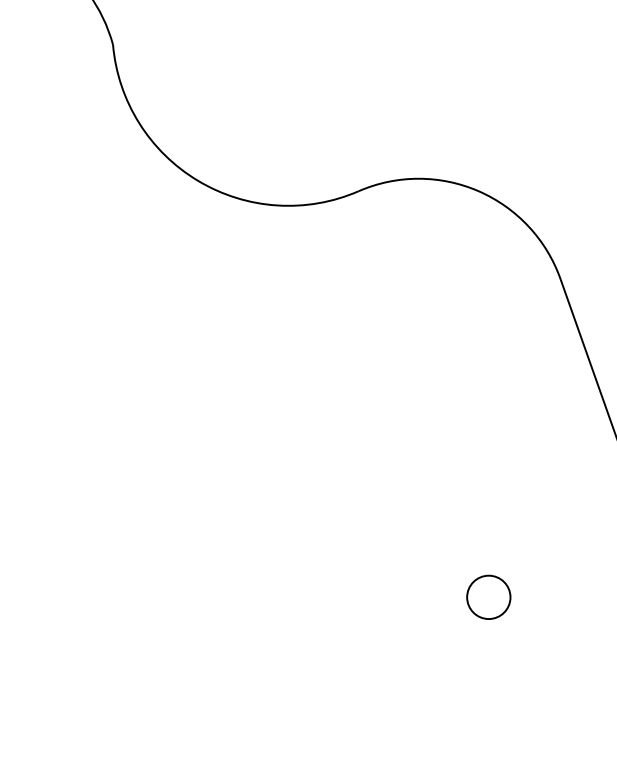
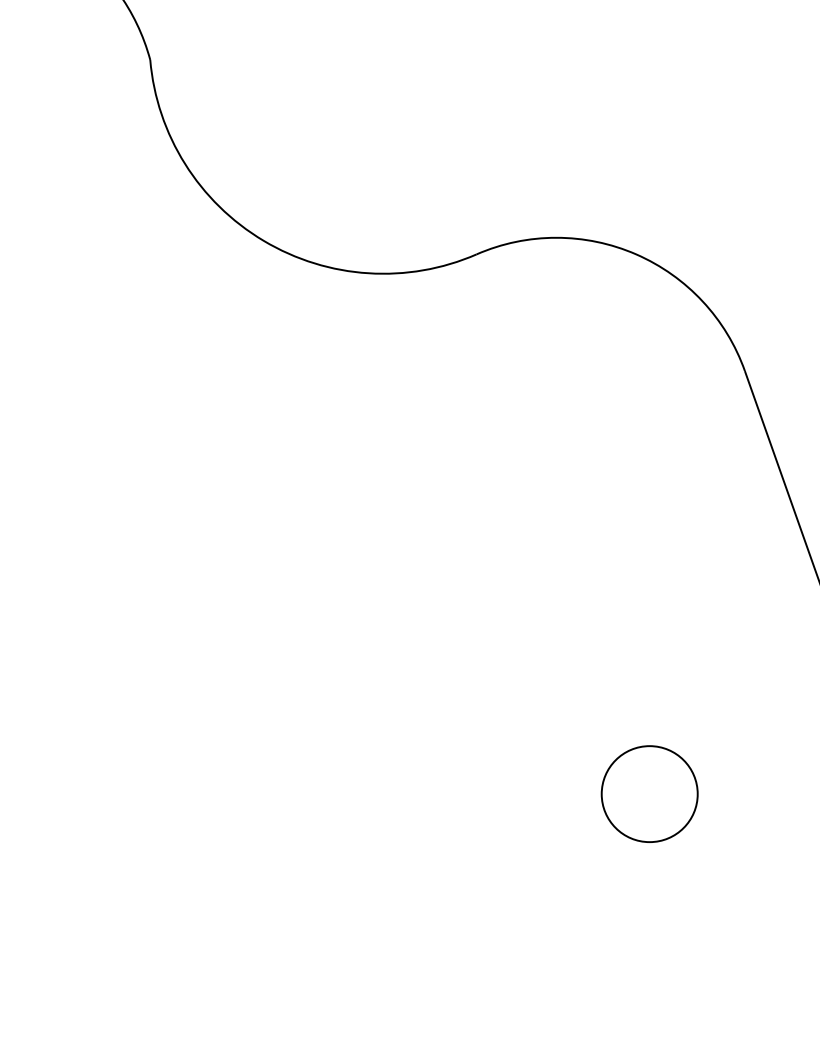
part: (488, 596) -> (649, 793), size x1.67

